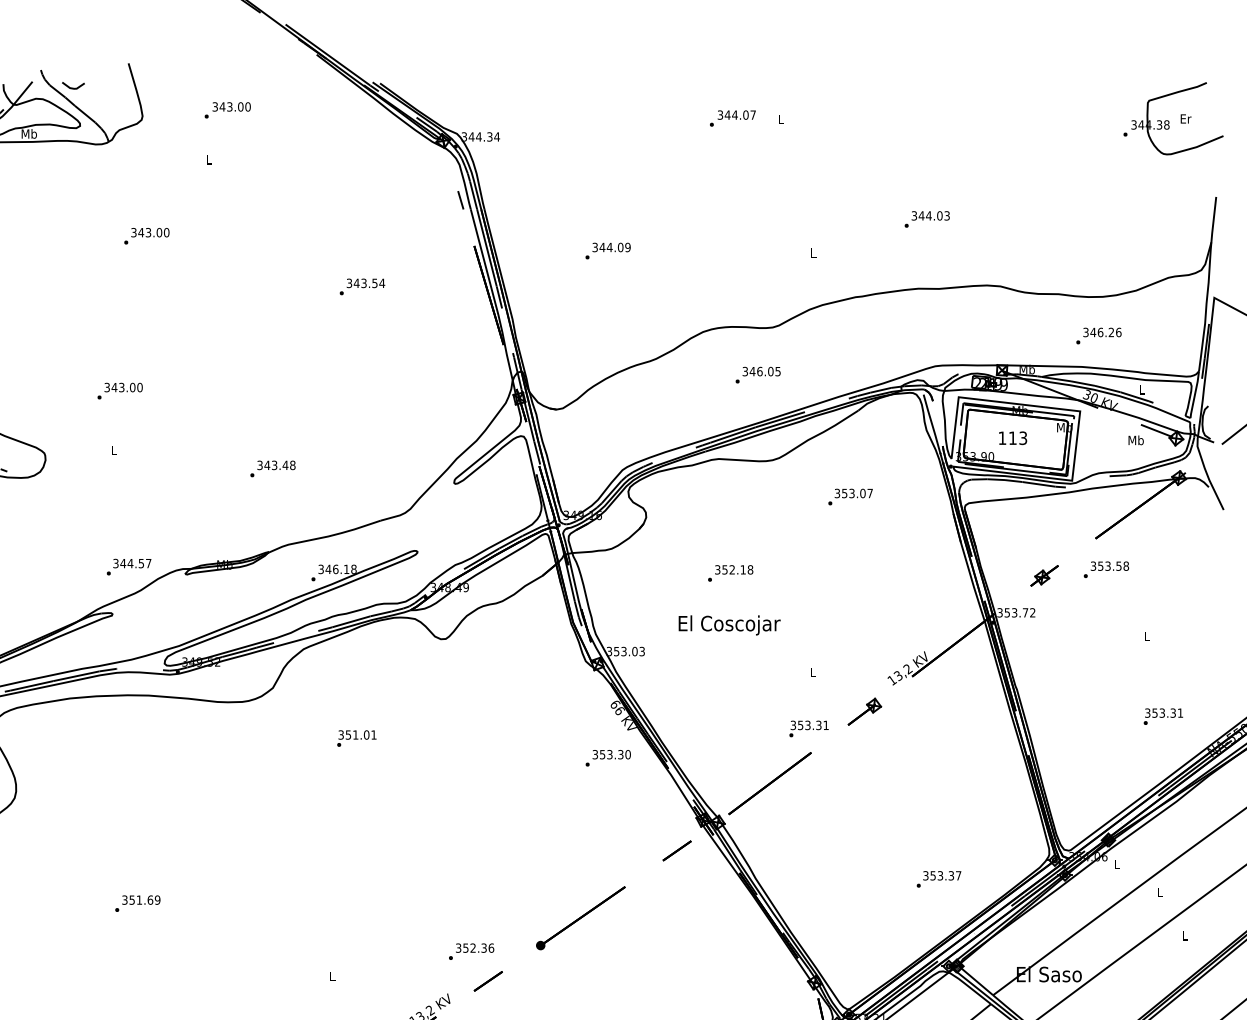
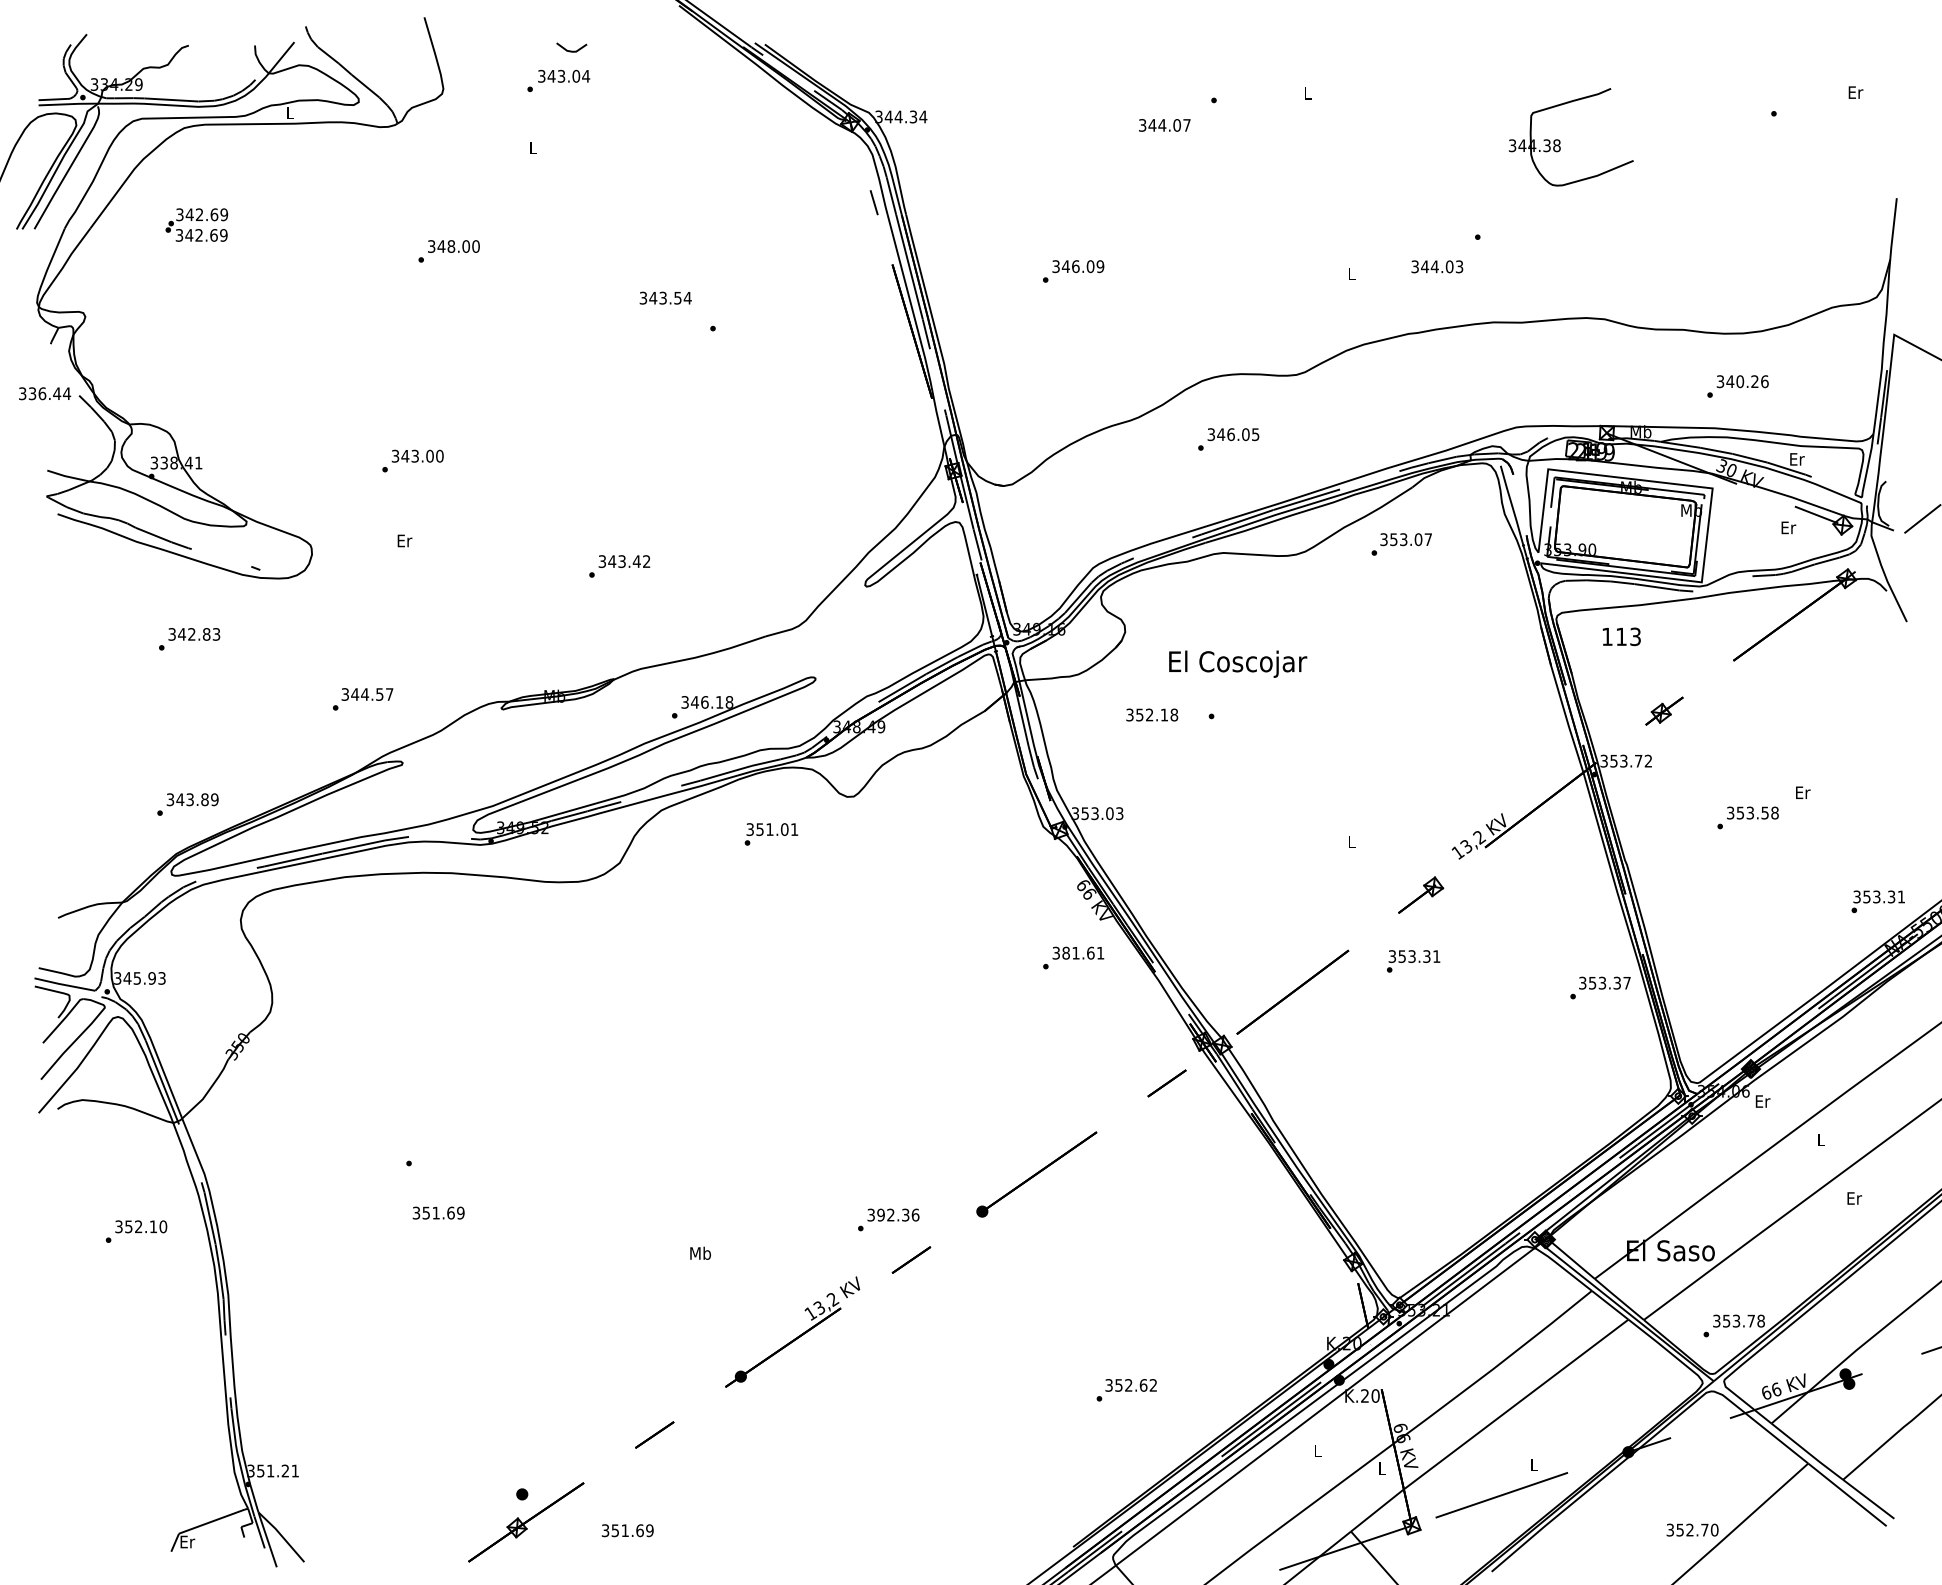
line: (73, 87) -> (571, 50), moved
text: (248, 106) -> (586, 75), 343.00 -> 343.04
text: (736, 115) -> (1164, 125), moved
part: (1169, 121) -> (1560, 141), moved
text: (28, 133) -> (289, 112), Mb -> L
text: (930, 215) -> (1437, 266), moved
text: (148, 232) -> (451, 246), 343.00 -> 348.00
text: (609, 247) -> (1075, 266), 344.09 -> 346.09
text: (365, 282) -> (665, 297), moved
text: (1100, 332) -> (1740, 381), 346.26 -> 340.26
text: (758, 375) -> (1228, 439), moved
text: (1142, 389) -> (1797, 459), L -> Er
text: (1012, 437) -> (1621, 636), moved
text: (1136, 440) -> (1788, 527), Mb -> Er
text: (113, 449) -> (404, 540), L -> Er
text: (292, 465) -> (646, 561), 343.48 -> 343.42
text: (850, 497) -> (1401, 544), moved
text: (129, 567) -> (363, 699), moved
text: (734, 569) -> (1152, 714), moved
text: (1105, 569) -> (1747, 817), moved
text: (729, 624) -> (1238, 663), moved
text: (1147, 635) -> (1803, 792), L -> Er
text: (1162, 716) -> (1877, 901), moved
text: (808, 729) -> (1413, 961), moved
text: (356, 738) -> (771, 834), moved
text: (615, 754) -> (1083, 952), 353.30 -> 381.61
text: (1117, 864) -> (1762, 1101), L -> Er
text: (938, 879) -> (1600, 987), moved
text: (141, 899) -> (438, 1212), moved
text: (1184, 935) -> (1854, 1198), L -> Er
text: (465, 947) -> (880, 1214), 352.36 -> 392.36
text: (332, 975) -> (700, 1252), L -> Mb

